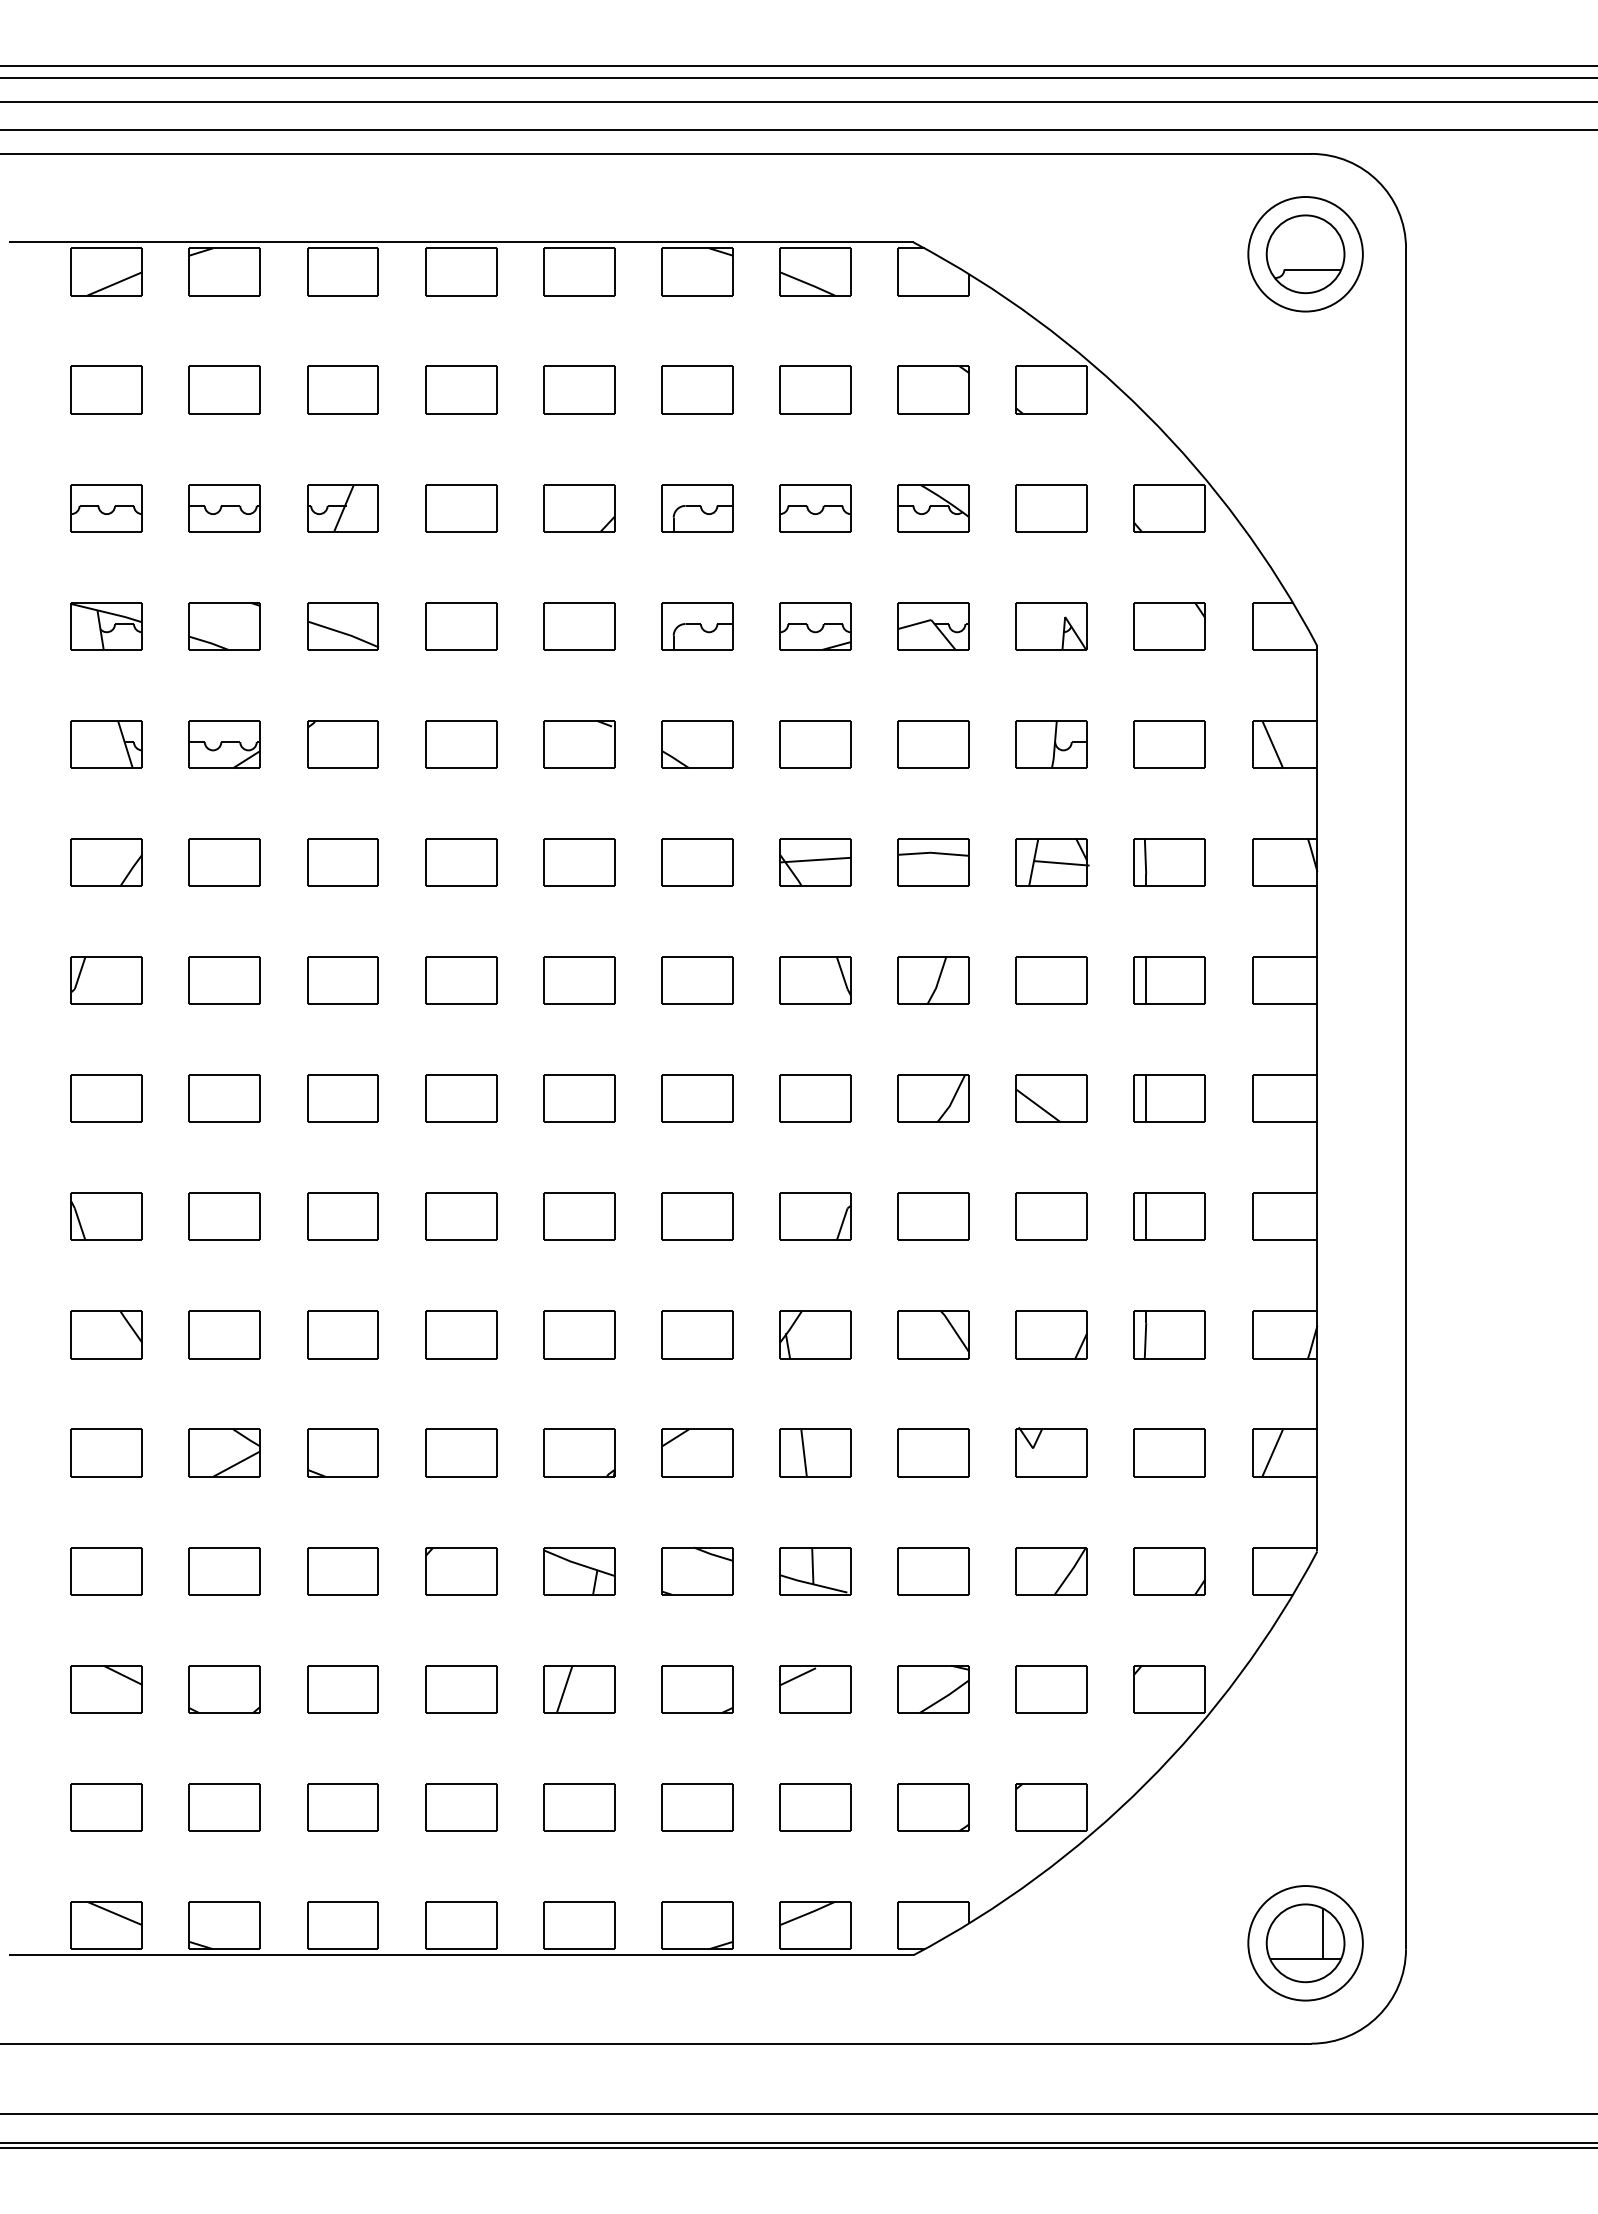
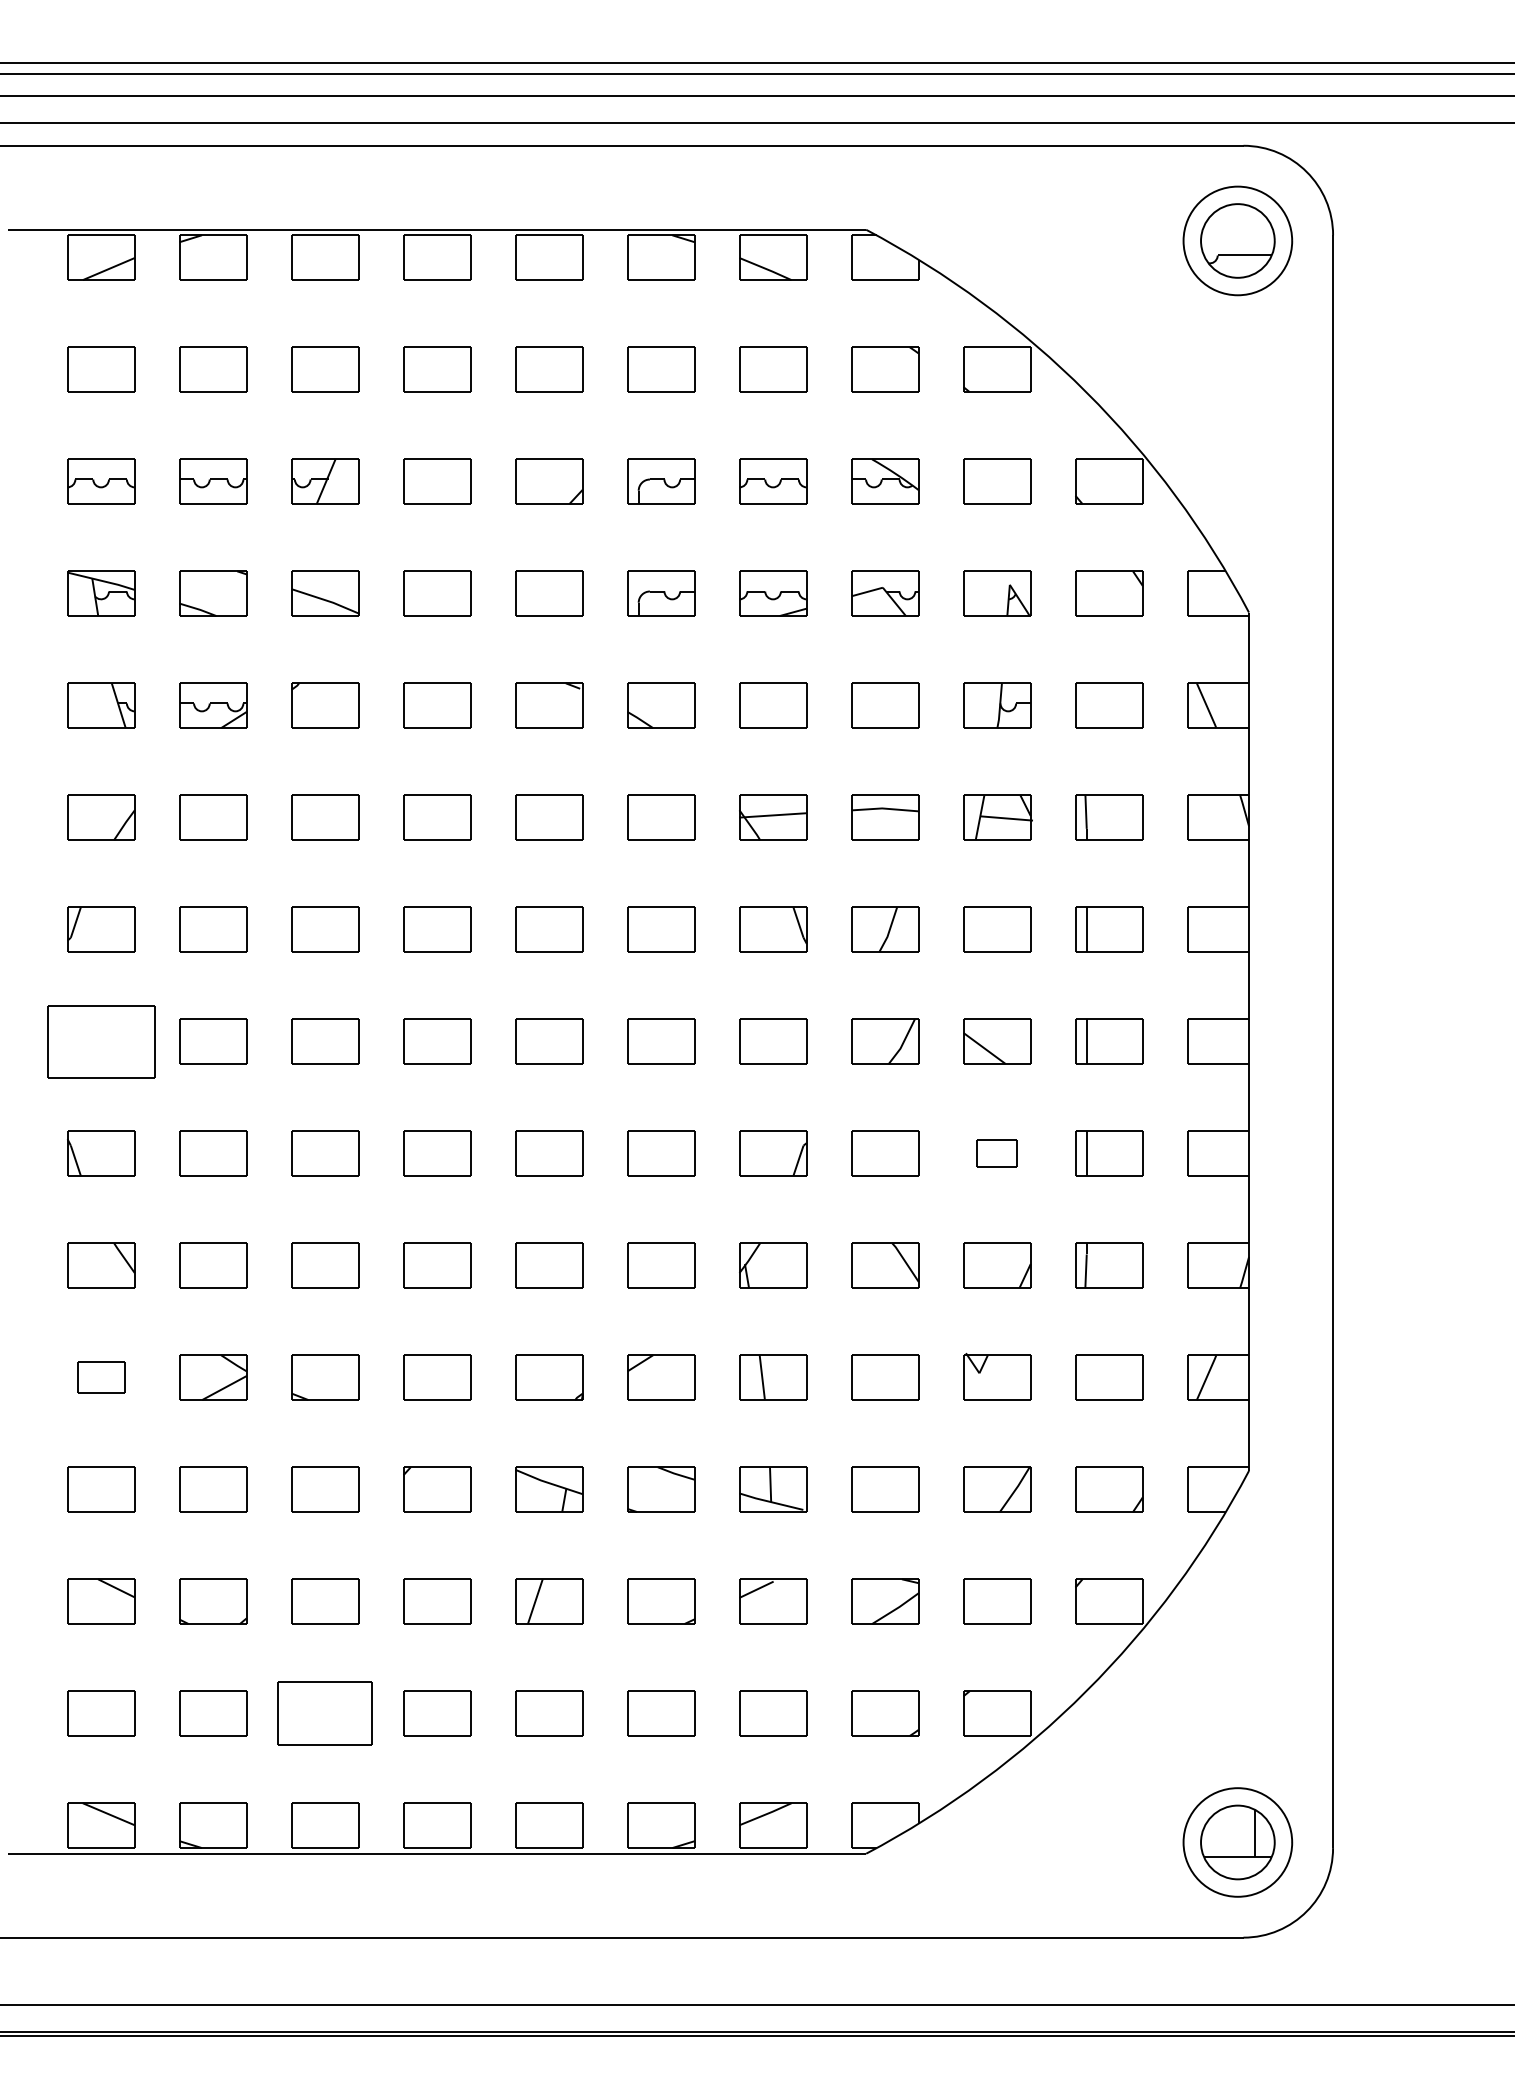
part: (106, 1098) -> (100, 1041), size x1.6
part: (1051, 1216) -> (996, 1153), size x0.6
part: (106, 1452) -> (100, 1377), size x0.7
part: (342, 1807) -> (324, 1713), size x1.4

